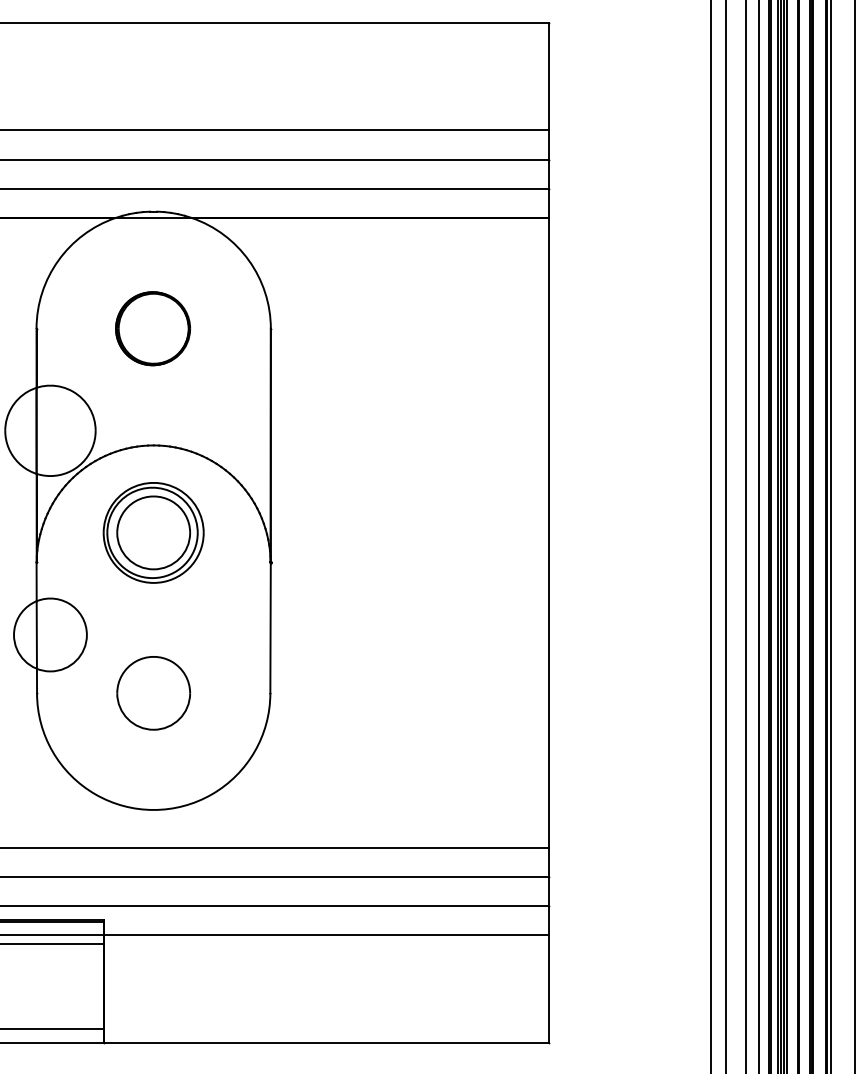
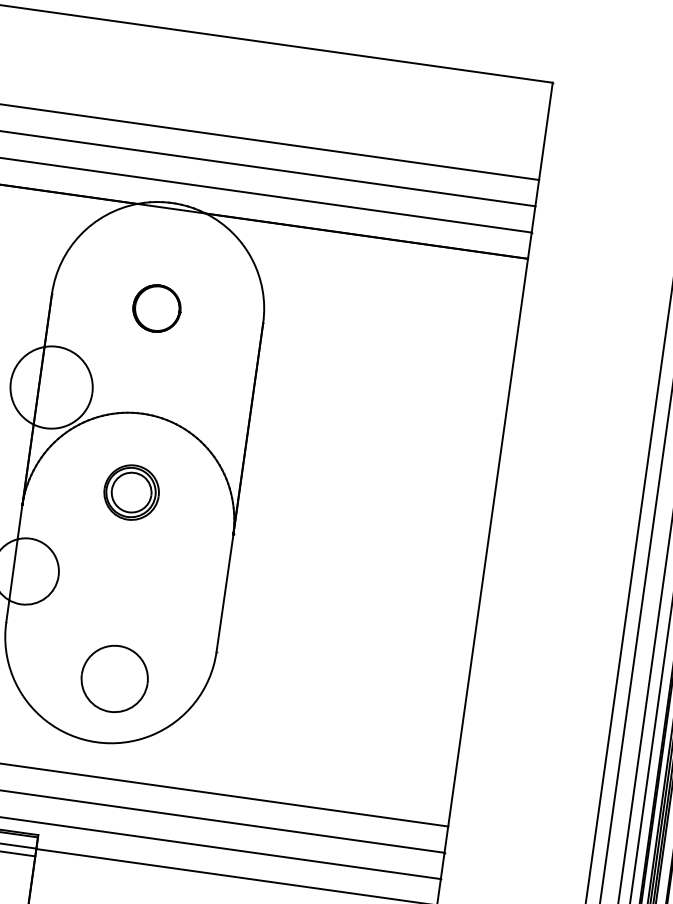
part: (152, 328) -> (156, 308), size x0.7
part: (153, 532) -> (131, 492), size x0.6
part: (153, 693) -> (114, 679), moved

